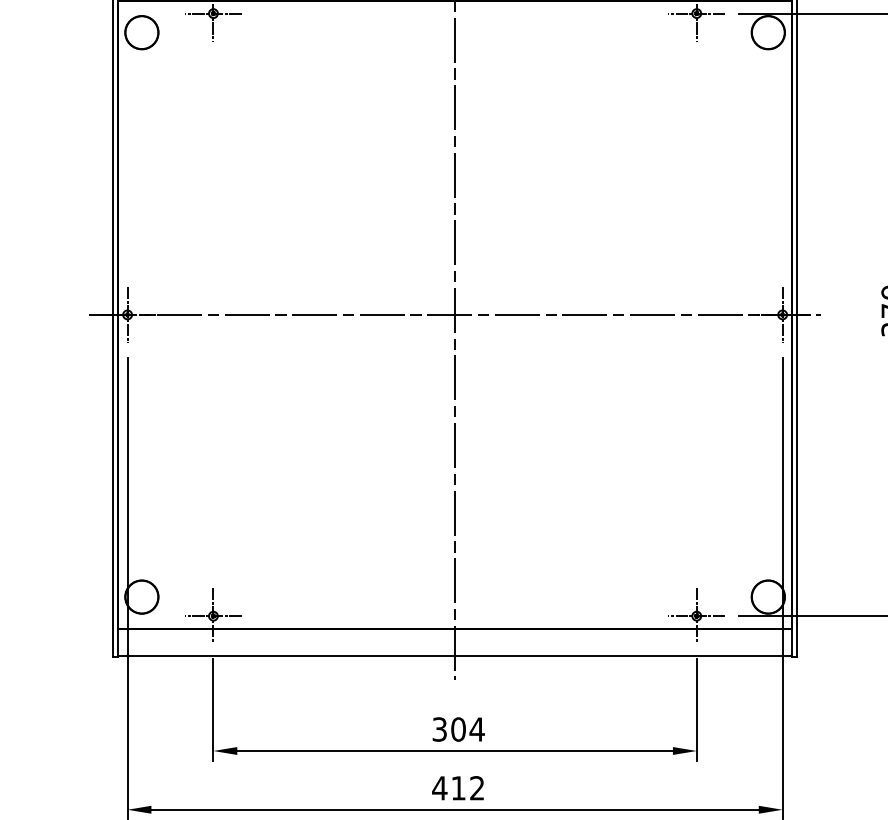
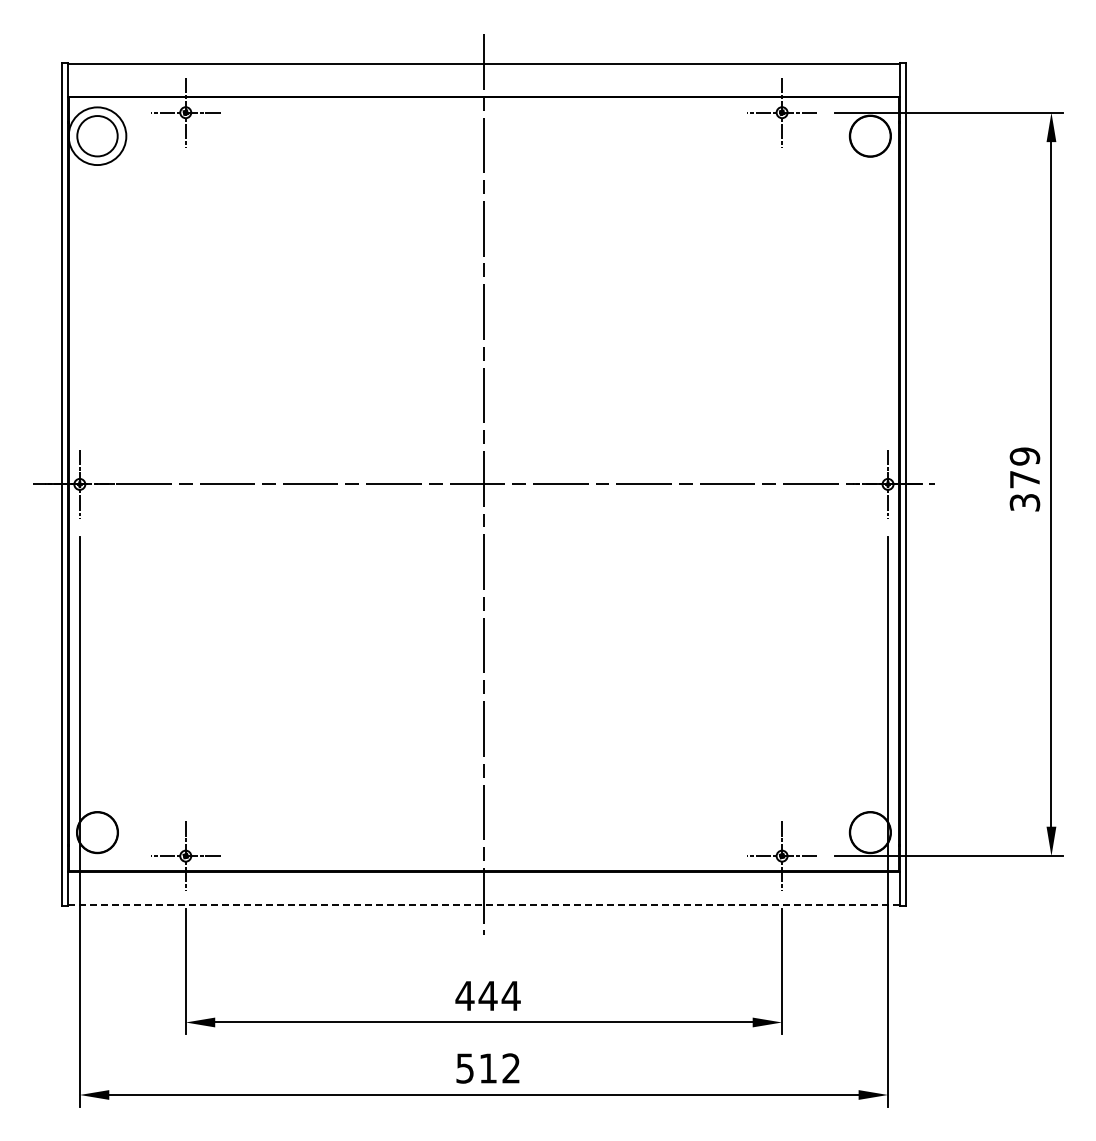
circle: (141, 32) -> (97, 135), size x1.4
line: (454, 656) -> (483, 905), solid -> dashed
text: (449, 729) -> (476, 995), 304 -> 444
text: (439, 788) -> (464, 1068), 412 -> 512

